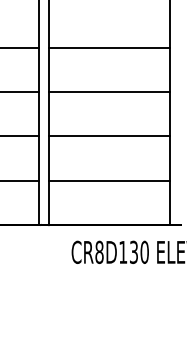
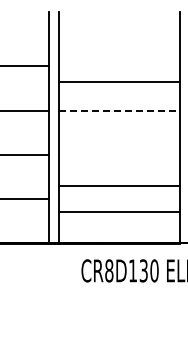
line: (109, 47) -> (119, 82), moved
line: (109, 91) -> (119, 110), solid -> dashed
line: (109, 135) -> (119, 185), moved
line: (109, 180) -> (119, 212), moved

